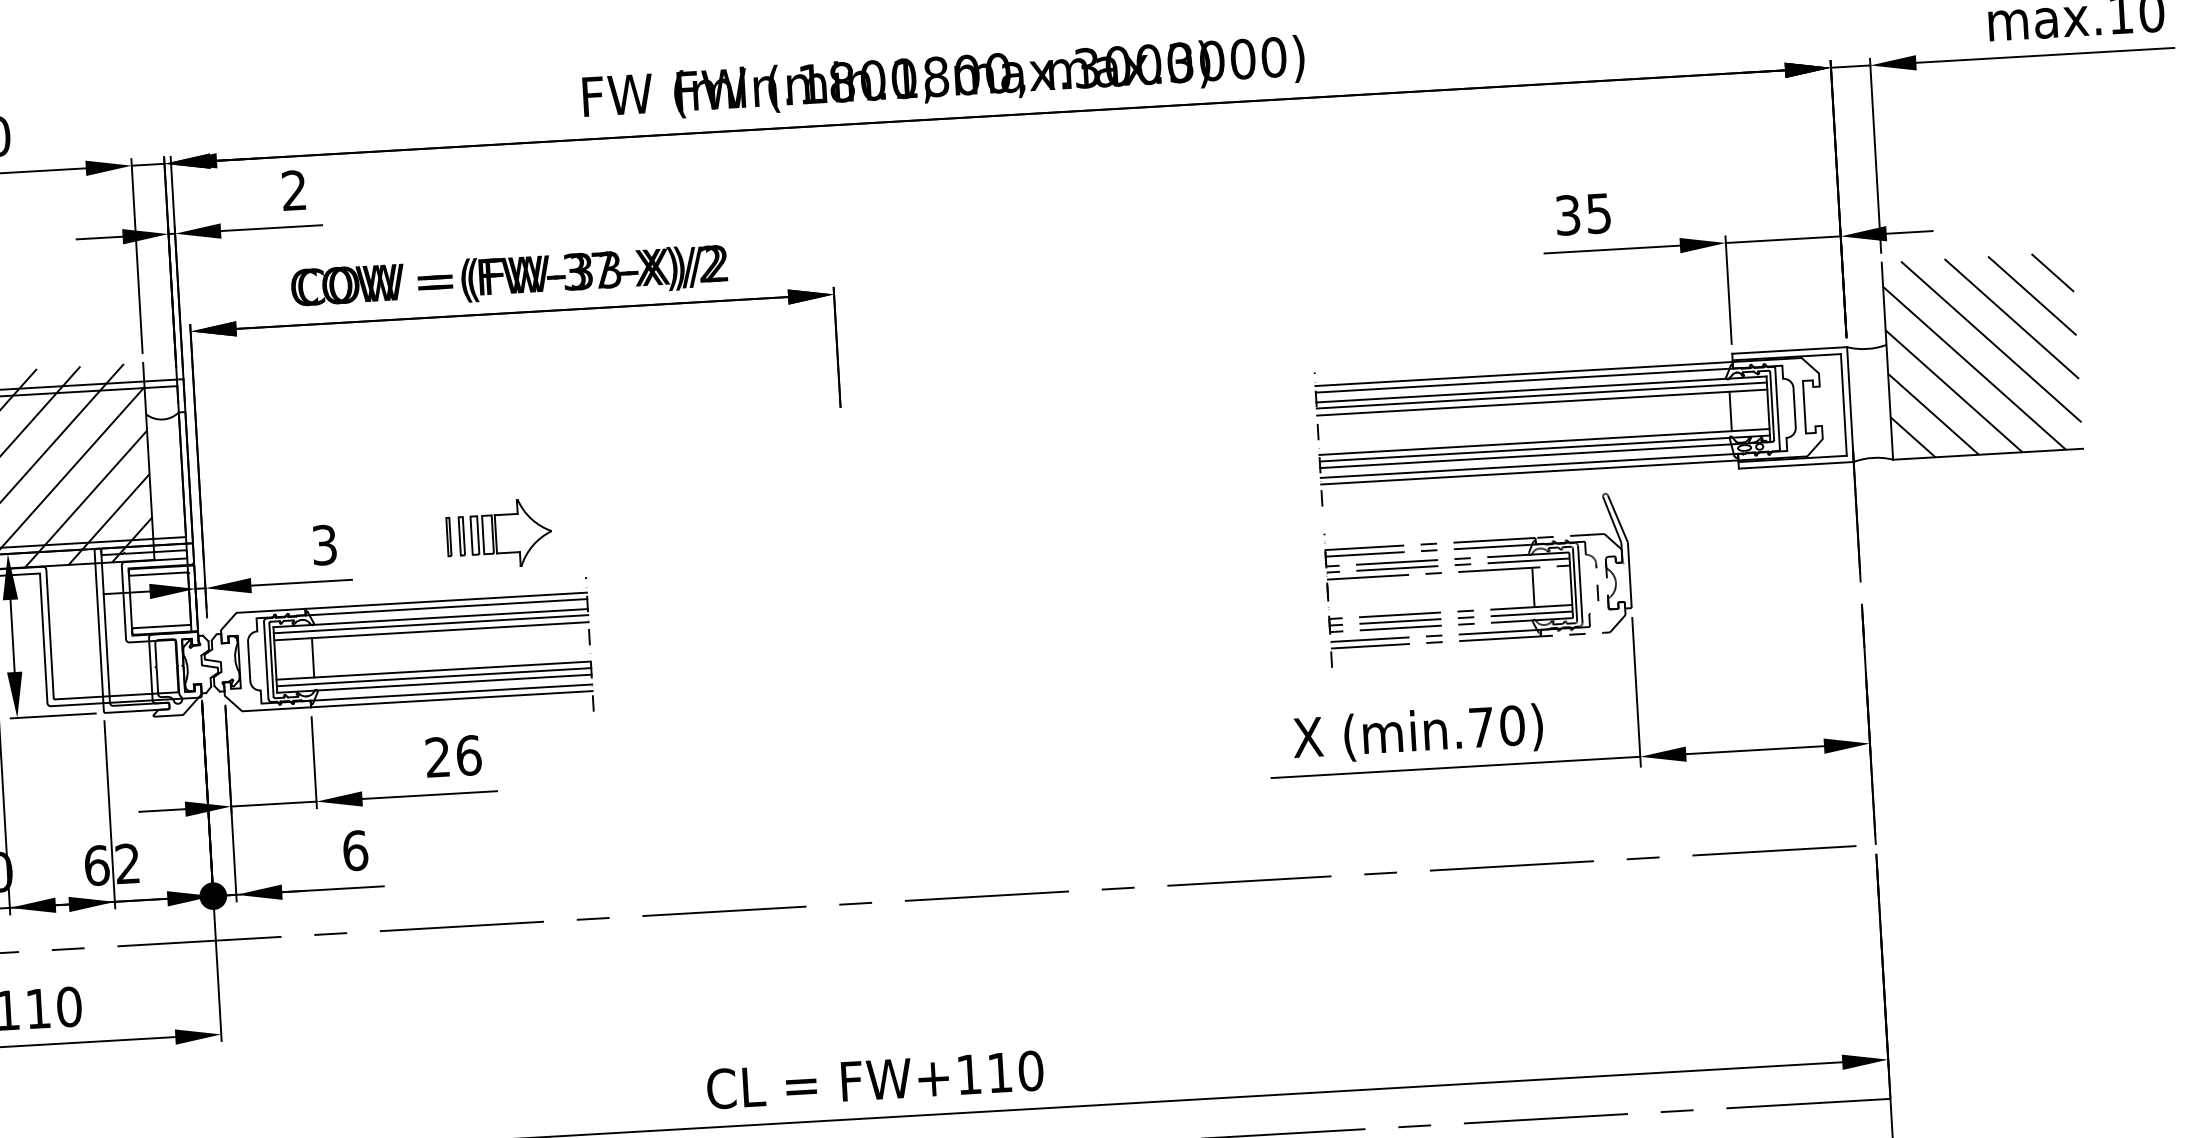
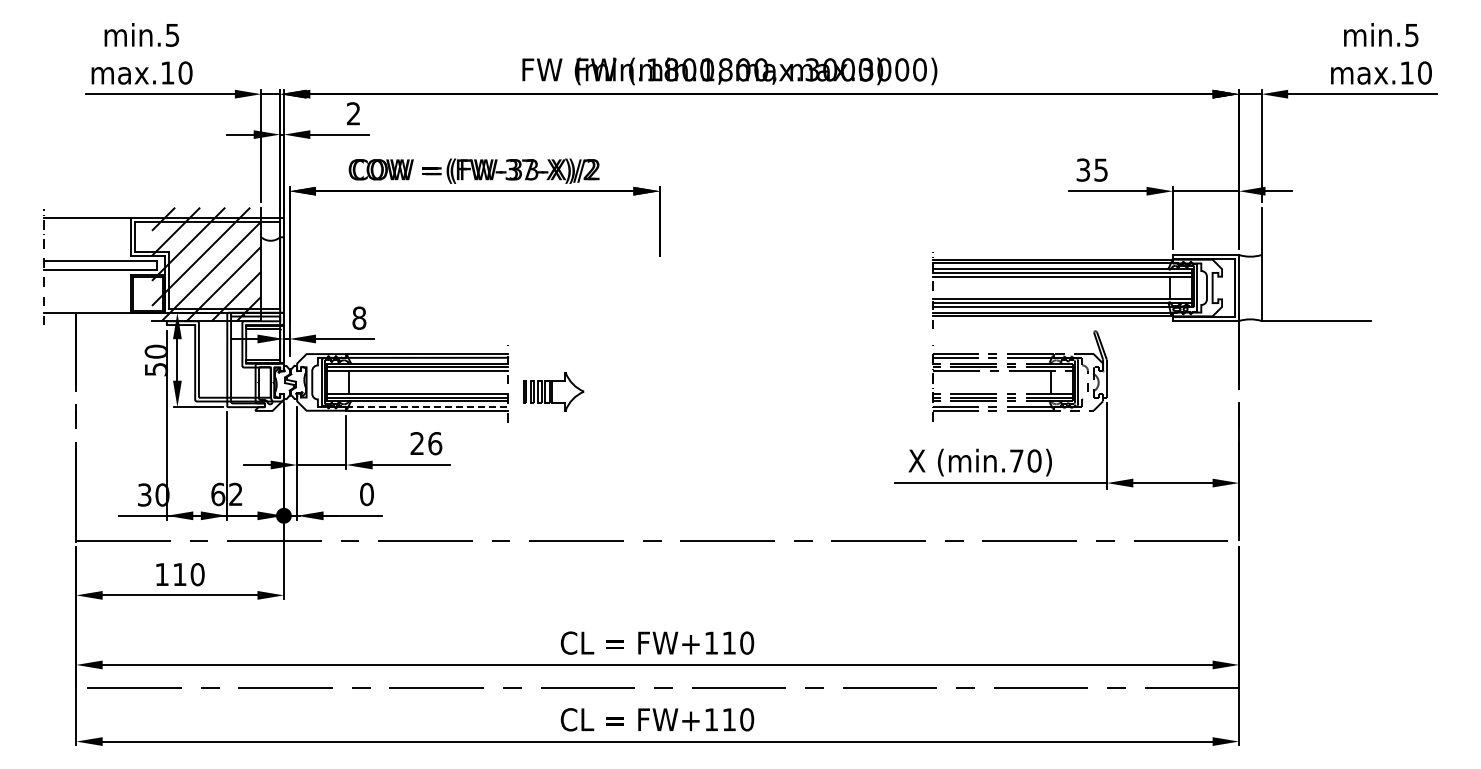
hatch: (1982, 355) -> (1316, 264), removed
part: (498, 533) -> (553, 391), moved
text: (324, 543) -> (359, 317), 3 -> 8
line: (451, 691) -> (427, 406), solid -> dashed
text: (356, 849) -> (367, 493), 6 -> 0

